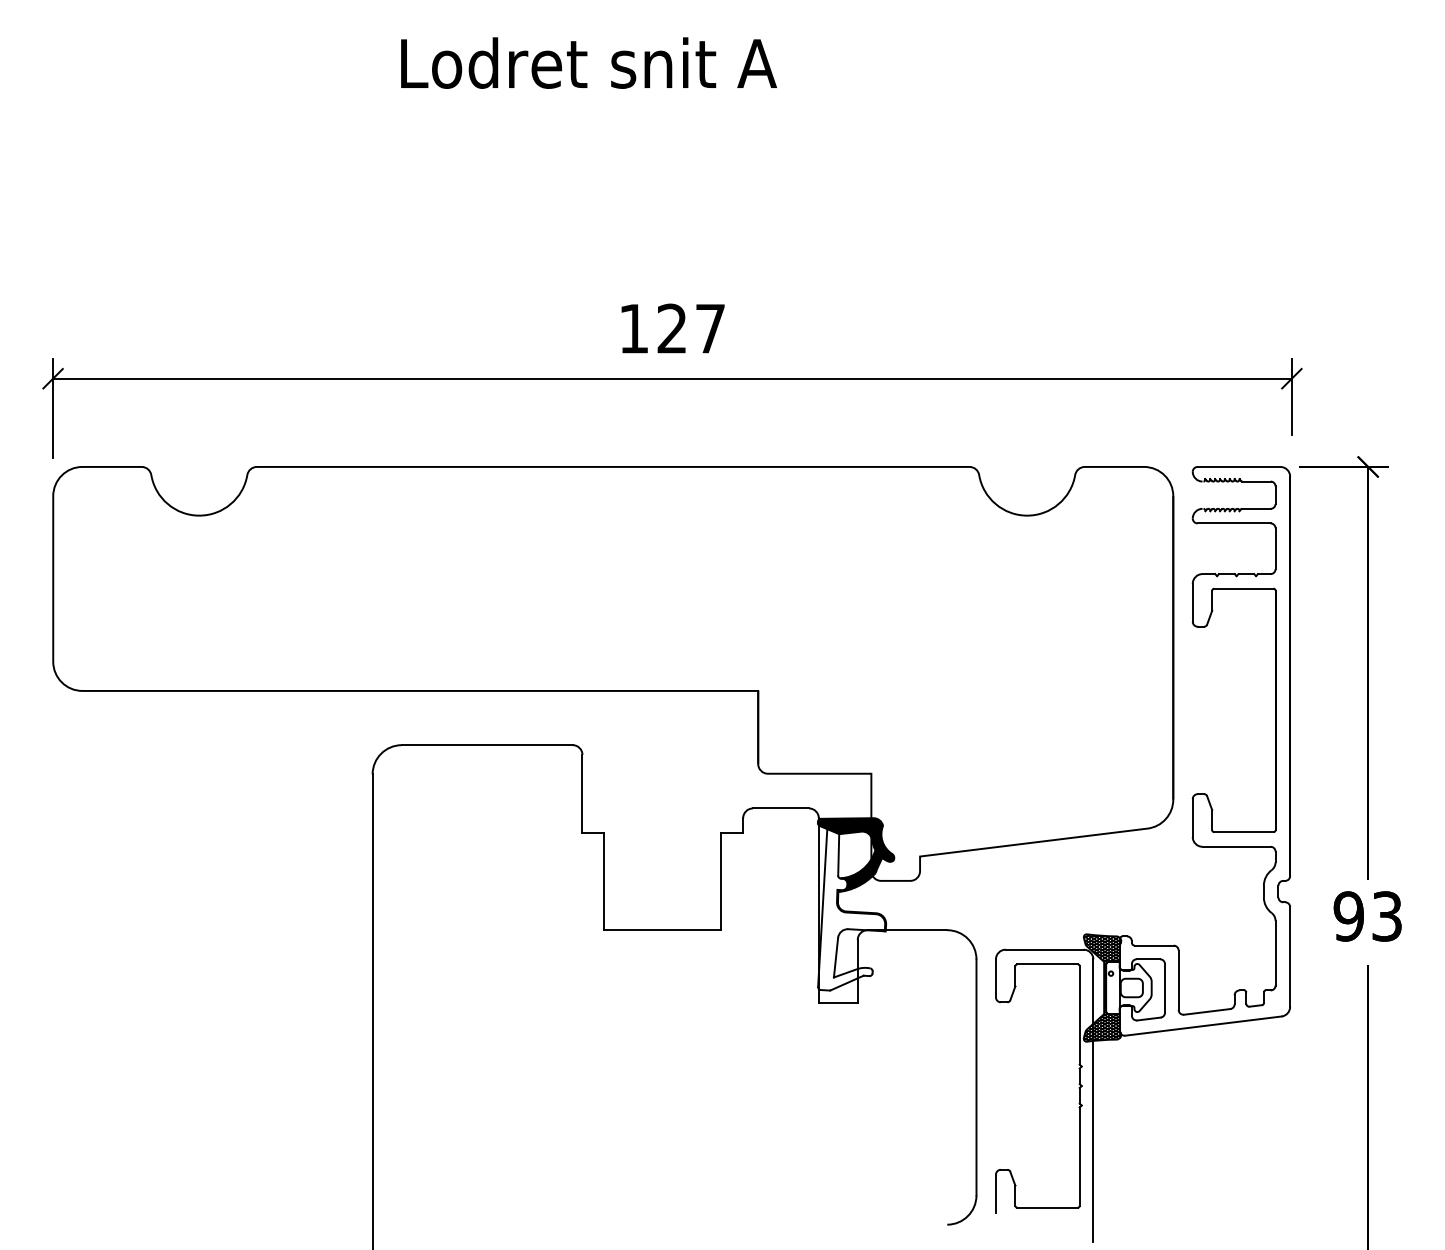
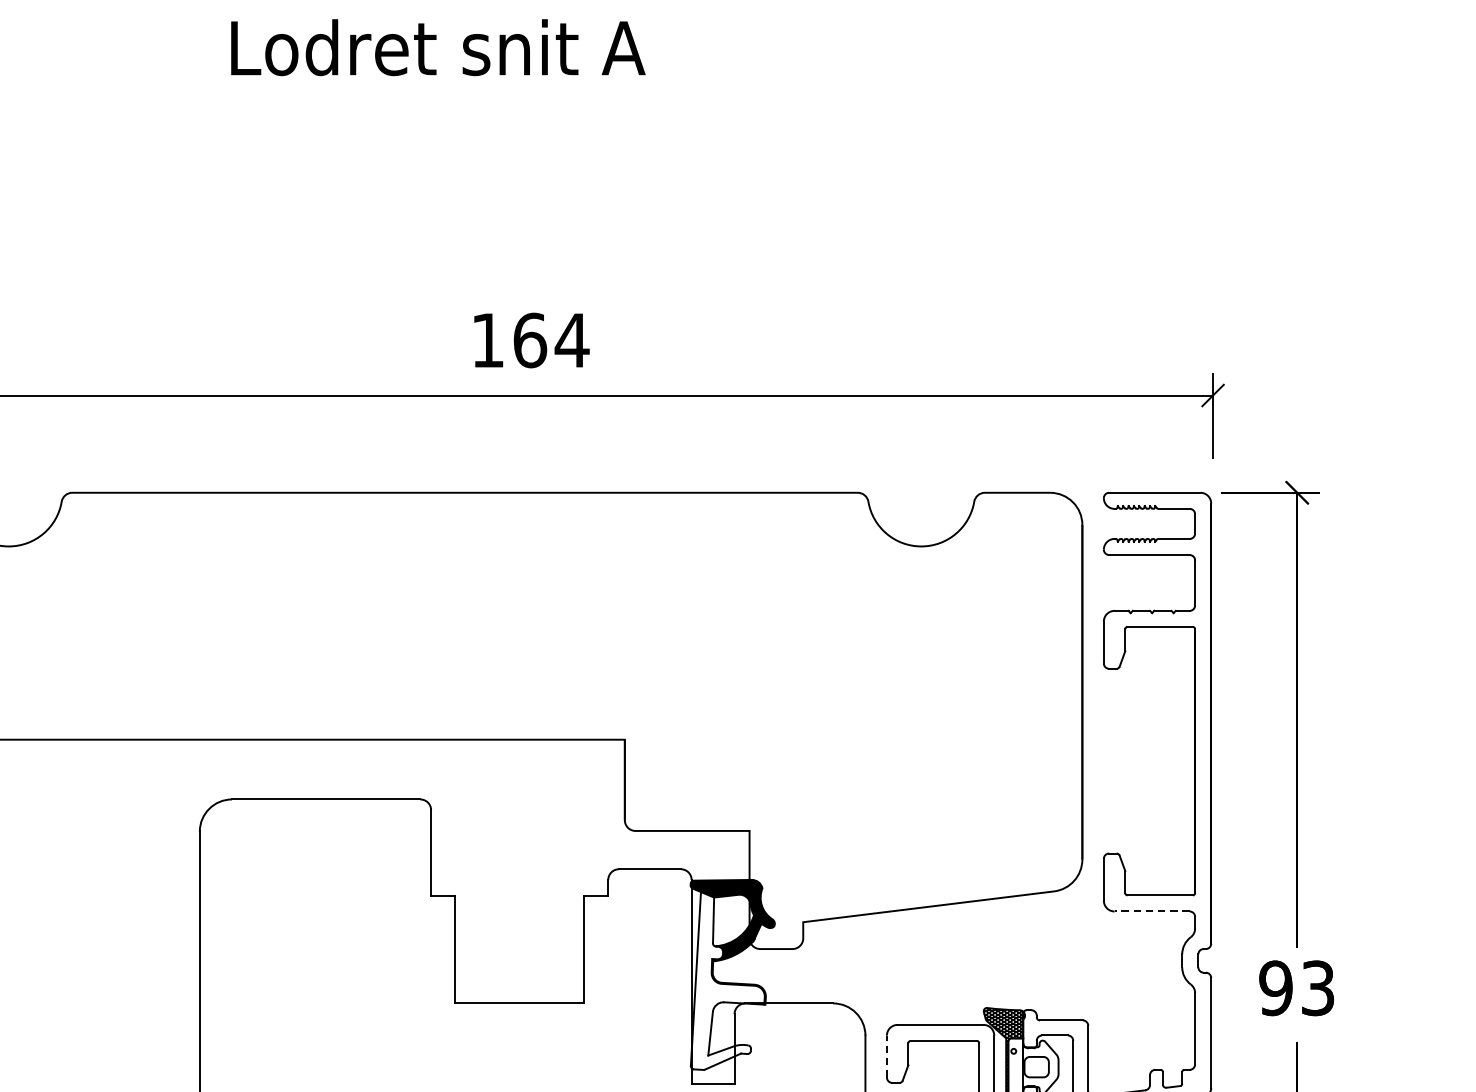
text: (691, 328) -> (551, 340), 127 -> 164
line: (1236, 846) -> (1152, 911), solid -> dashed
line: (995, 978) -> (886, 1056), solid -> dashed

